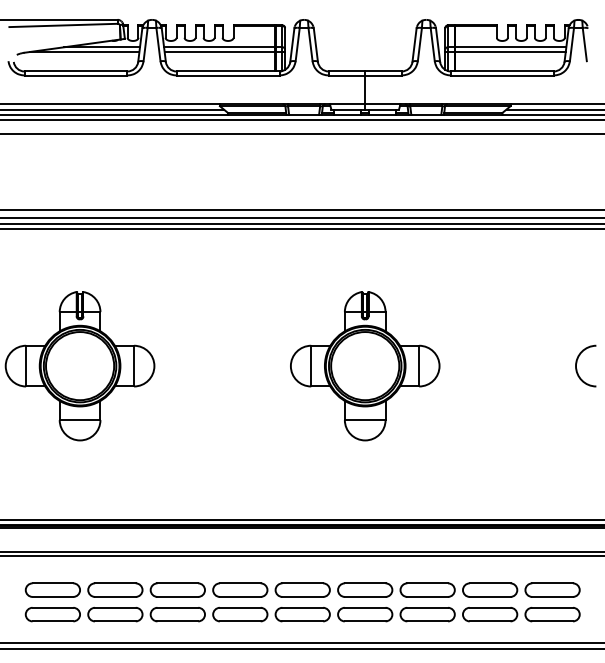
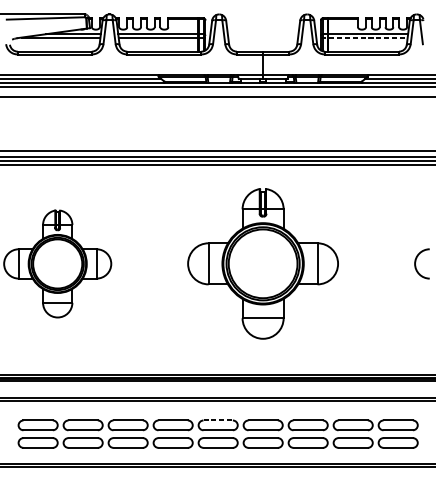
line: (506, 51) -> (365, 37), solid -> dashed
part: (365, 366) -> (263, 264), size x1.4
line: (303, 583) -> (218, 420), solid -> dashed

